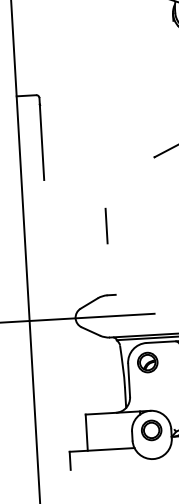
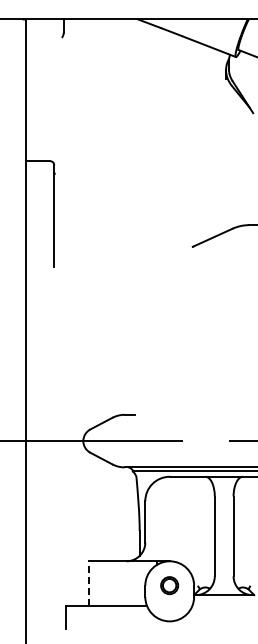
line: (106, 225) -> (128, 328), removed
part: (147, 362) -> (169, 501), removed
part: (151, 430) -> (169, 585), size x0.7
line: (86, 432) -> (88, 583), solid -> dashed

